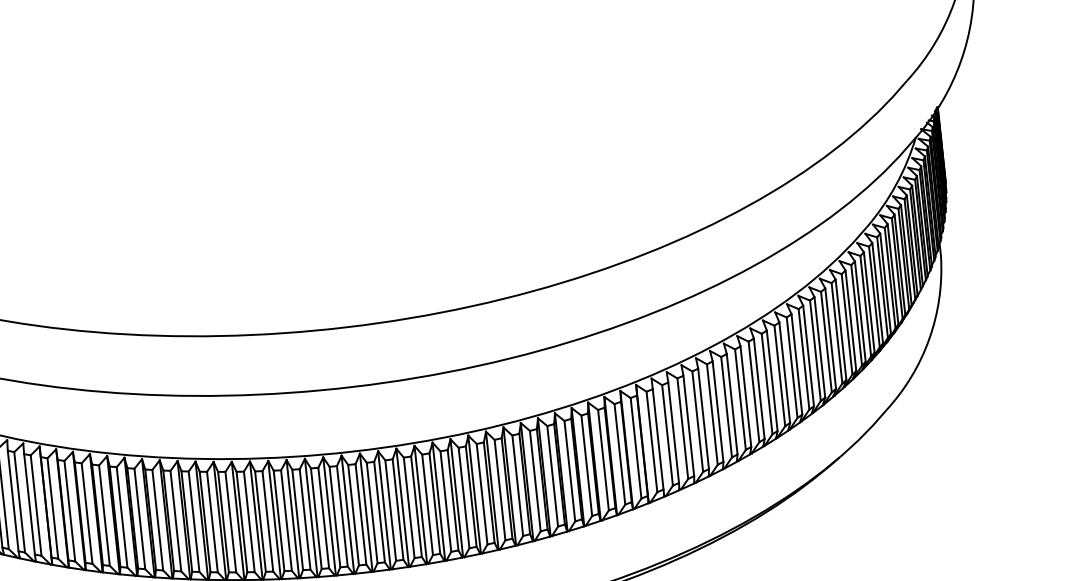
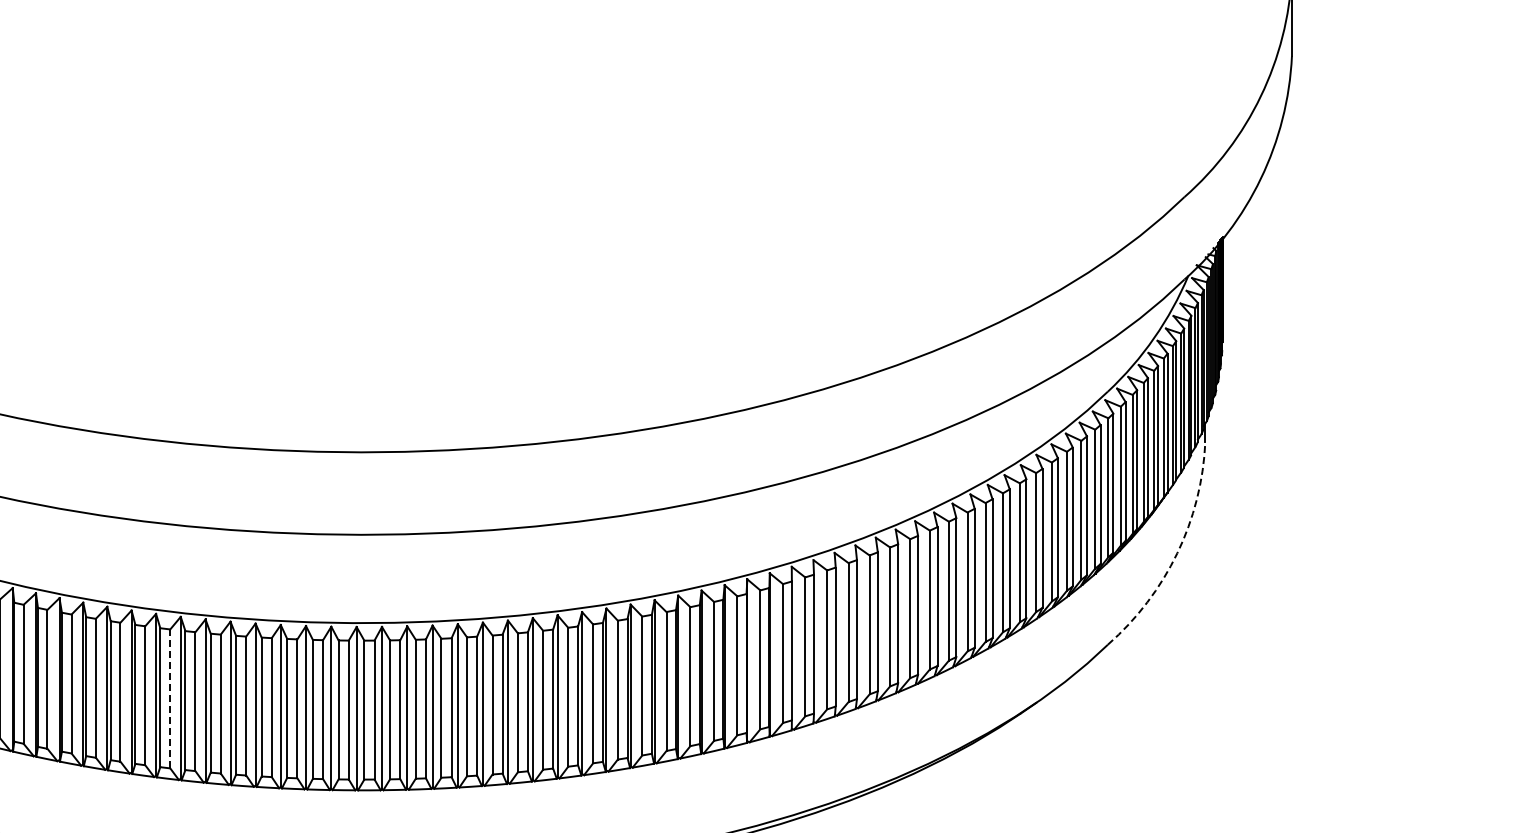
arc: (929, 339) -> (1177, 553), solid -> dashed
line: (212, 522) -> (170, 699), solid -> dashed

